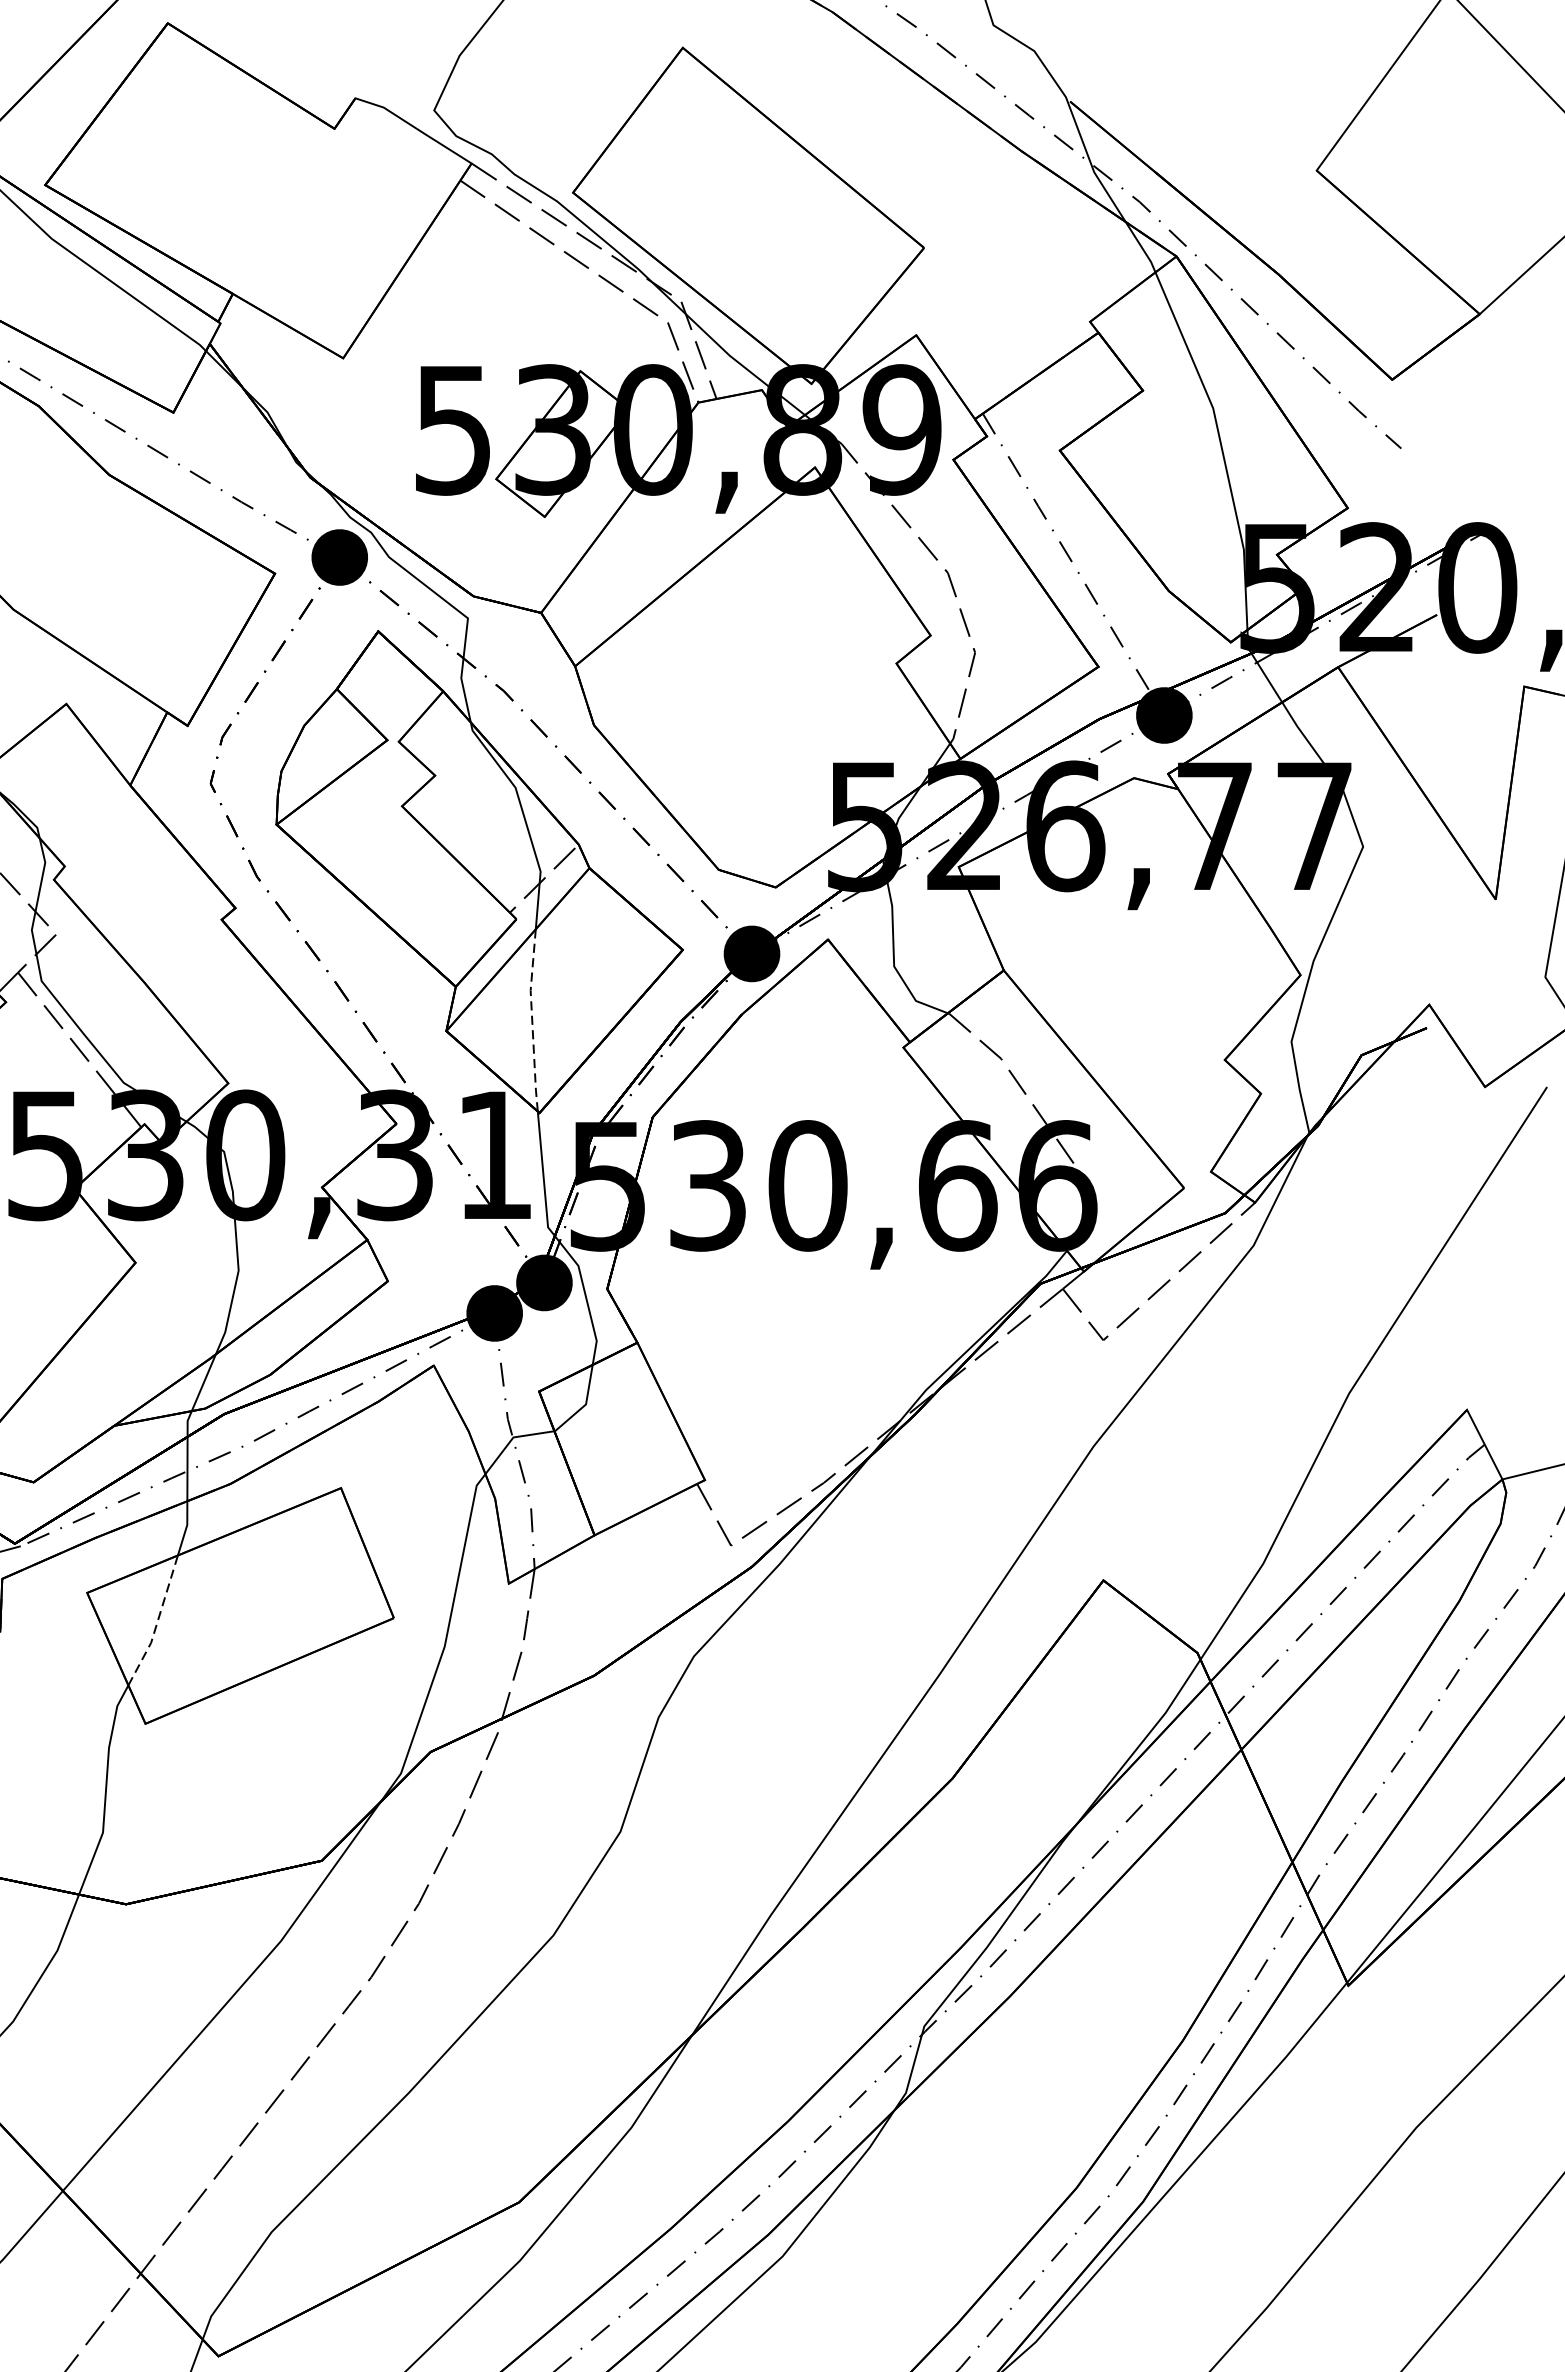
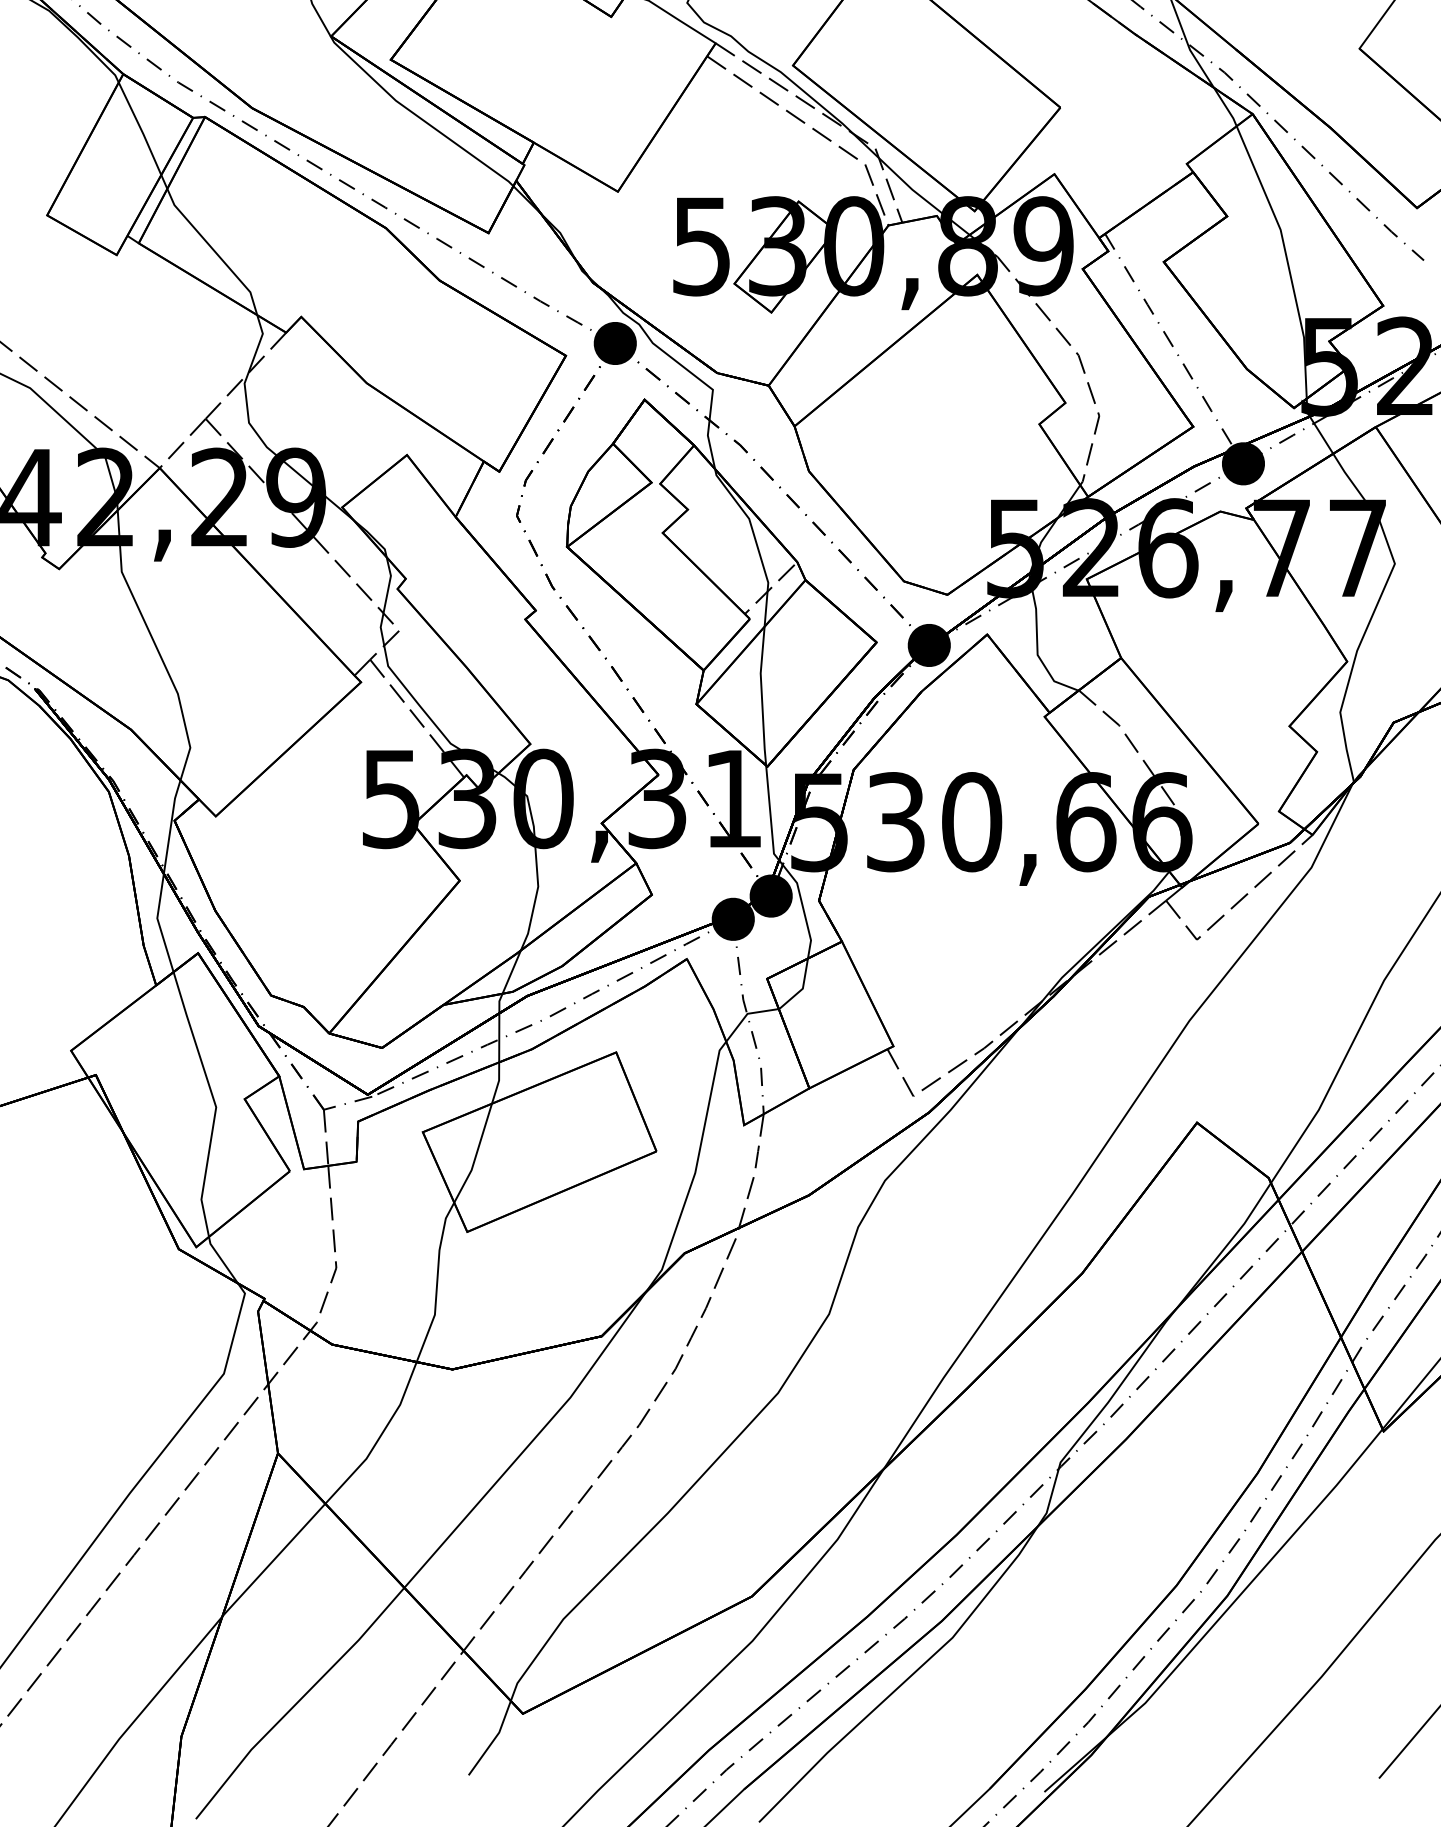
line: (531, 1020) -> (761, 696), dashed -> solid
line: (157, 1623) -> (476, 1155), dashed -> solid

